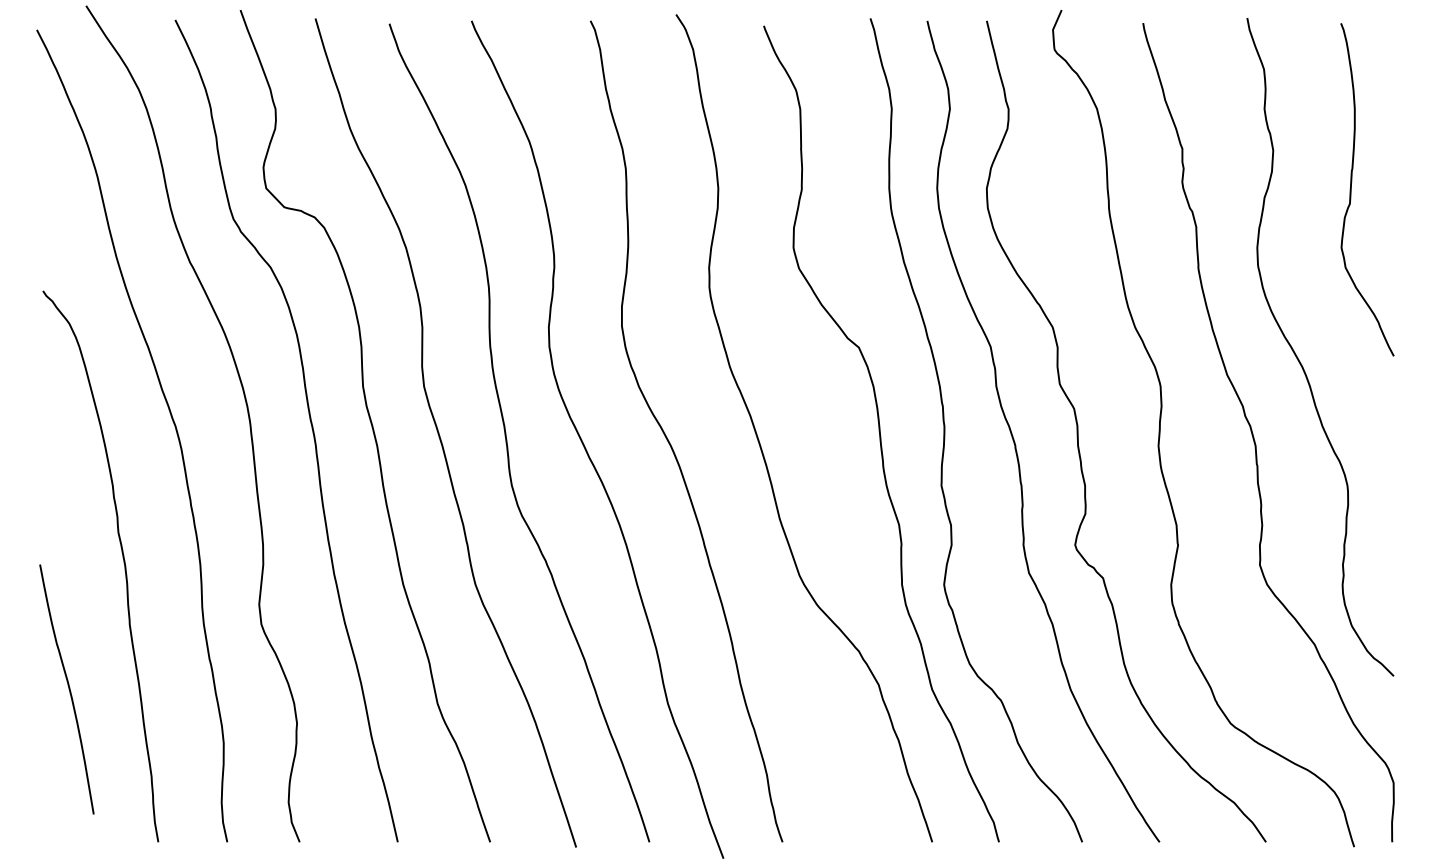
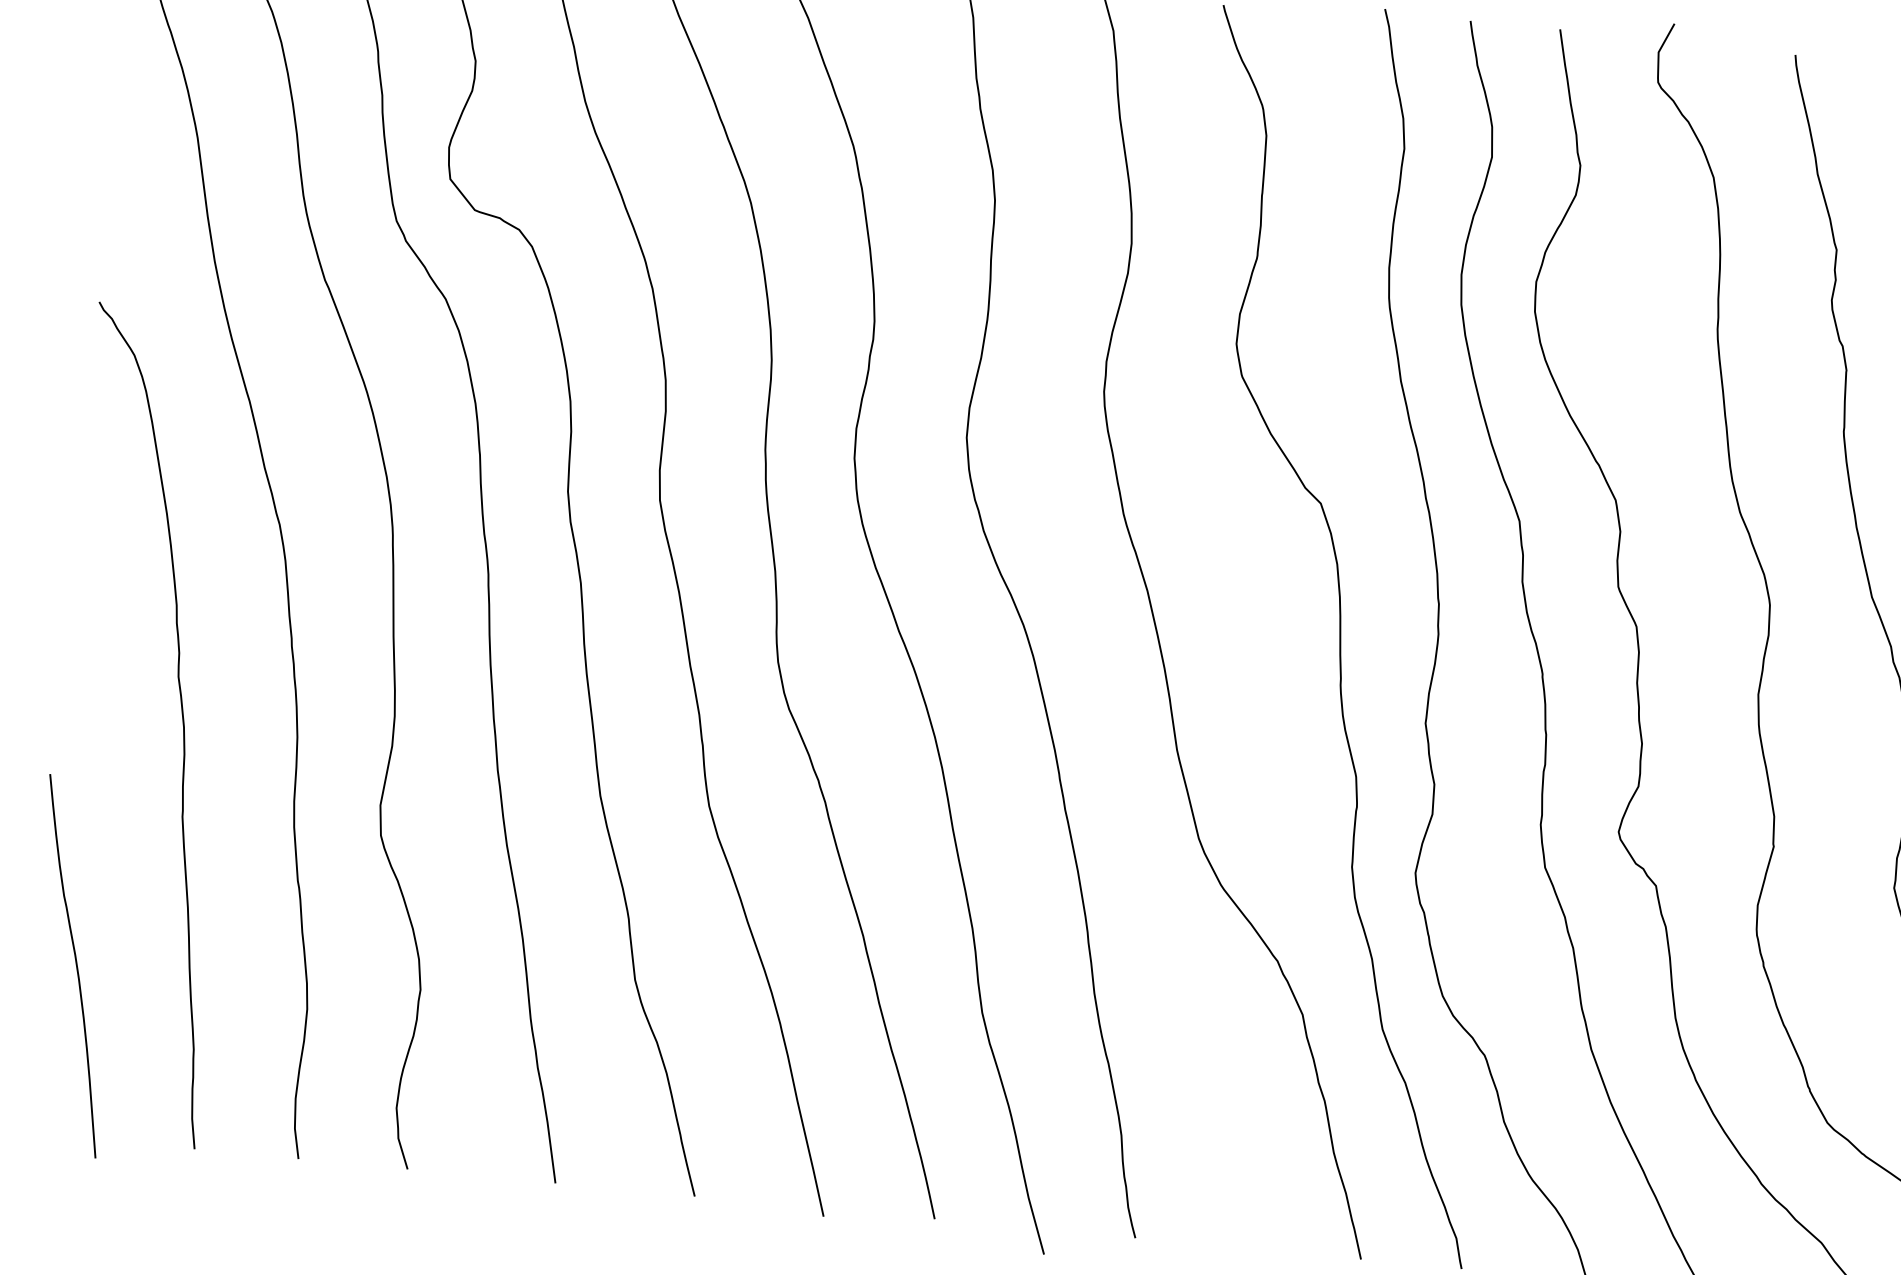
curve: (68, 689) -> (75, 966), moved

